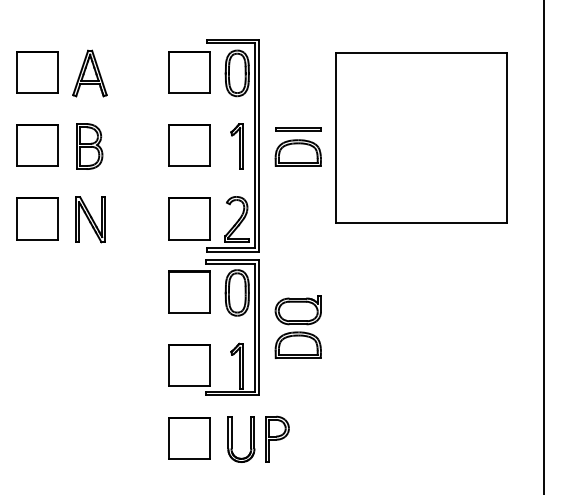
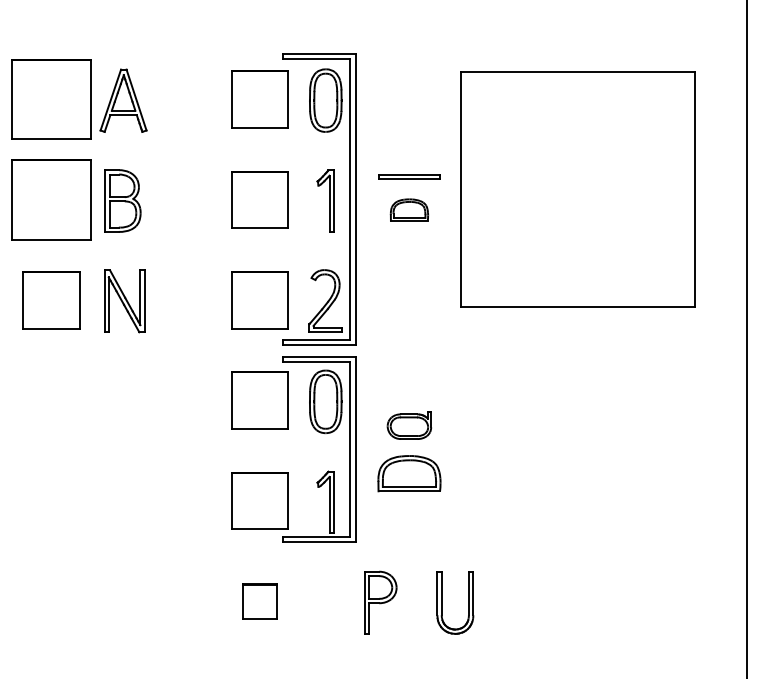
part: (37, 72) -> (51, 99), size x1.4
part: (37, 145) -> (51, 199), size x1.4
part: (298, 152) -> (409, 209), size x0.6
part: (298, 310) -> (409, 425), size x0.7
part: (189, 438) -> (259, 601), size x0.6
part: (232, 439) -> (442, 602), moved

